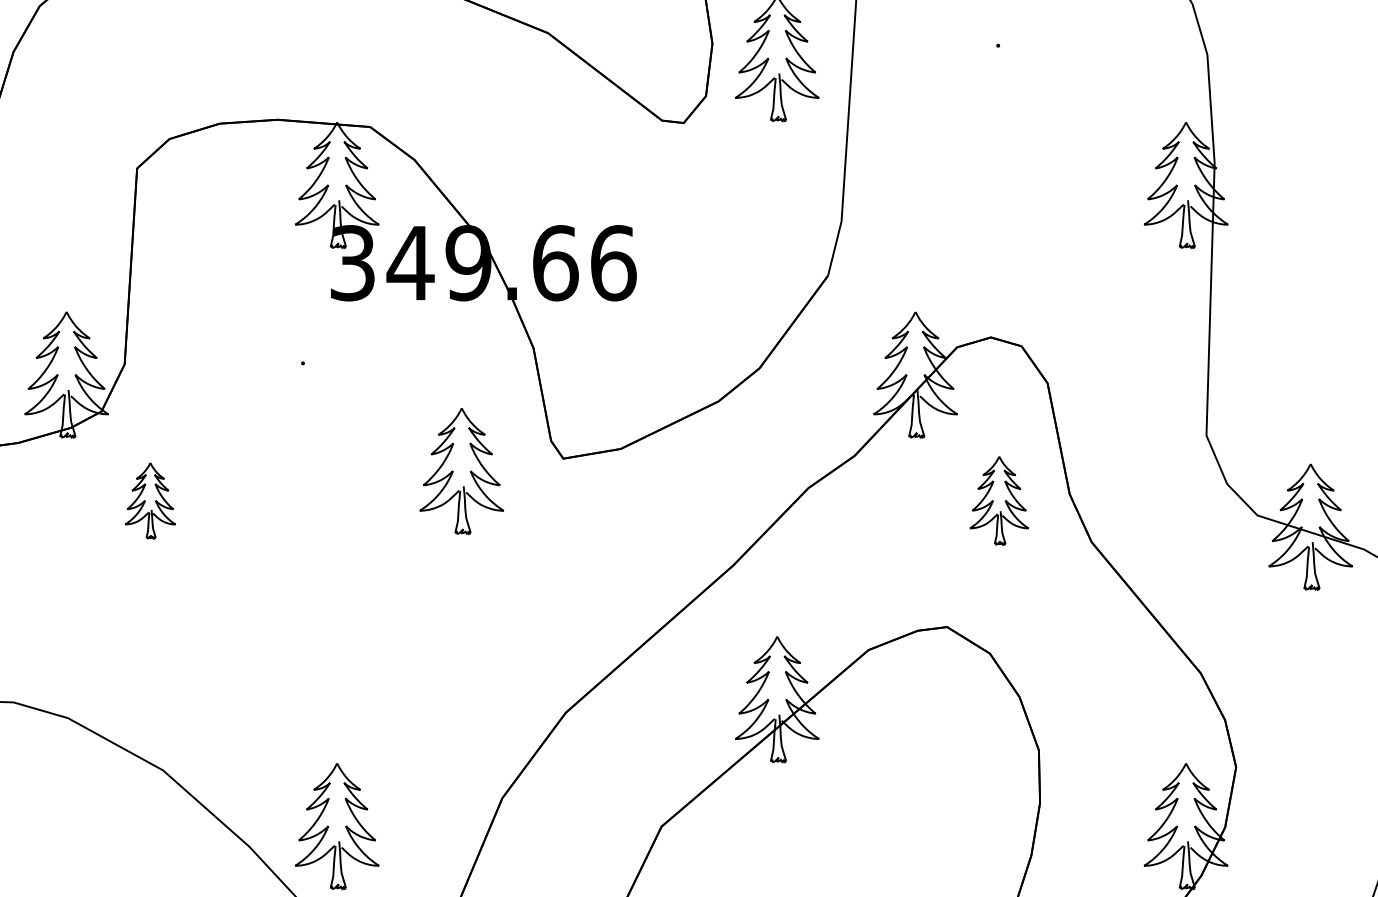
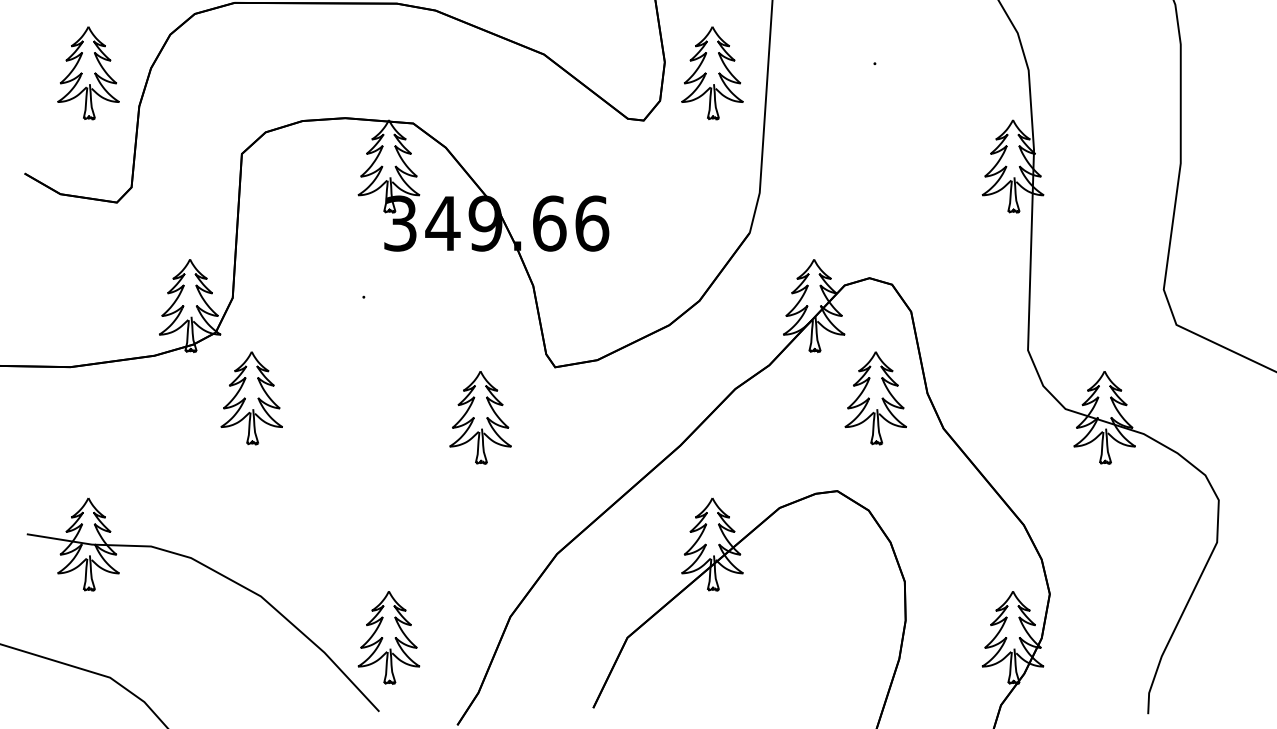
part: (461, 471) -> (480, 417), moved
part: (150, 501) -> (251, 398), size x1.67
part: (999, 501) -> (875, 398), size x1.43

